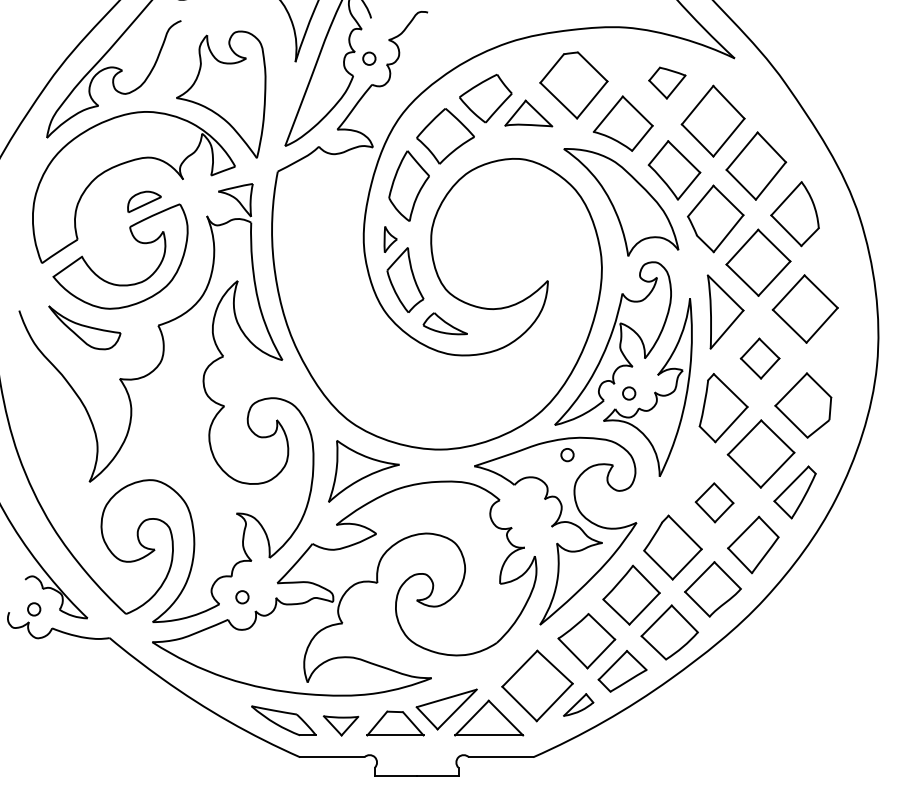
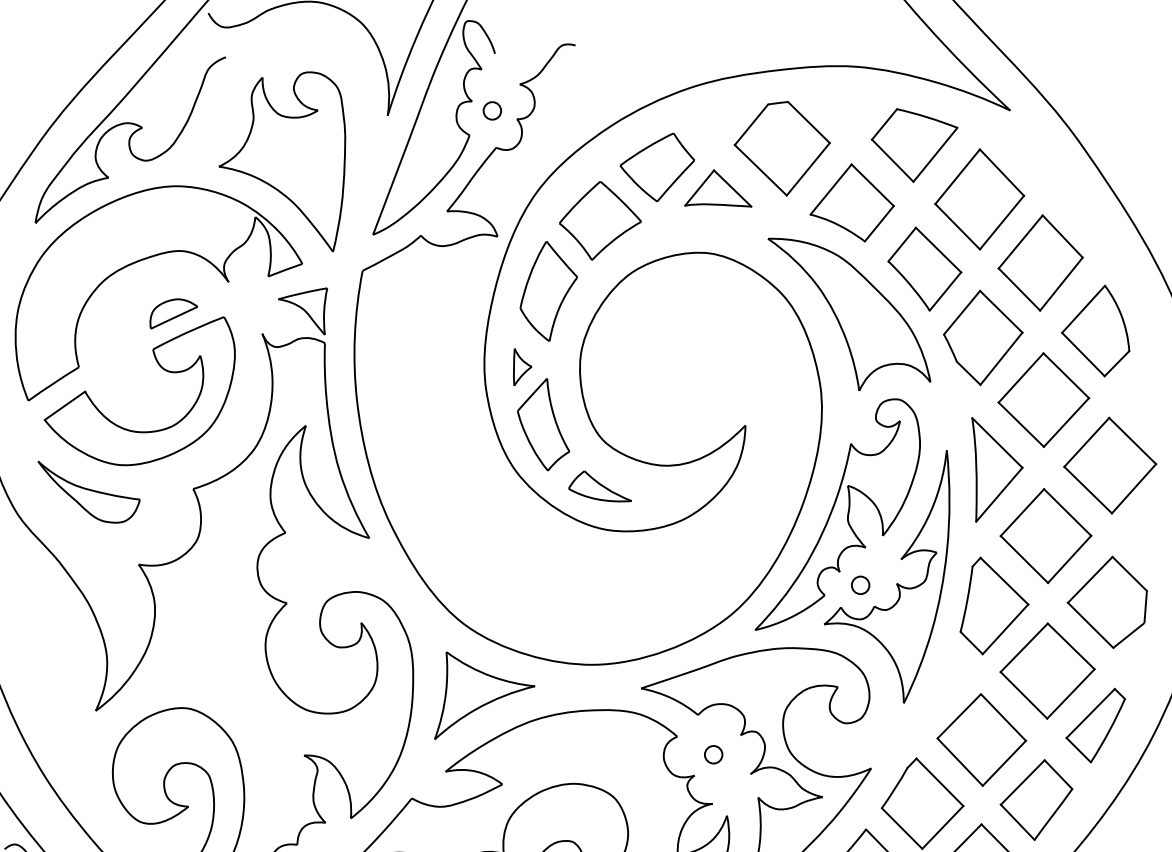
part: (667, 82) -> (914, 144), size x1.67
part: (760, 358) -> (1046, 535), size x1.67
circle: (567, 455) -> (713, 755), moved
part: (714, 502) -> (981, 739), size x1.67

